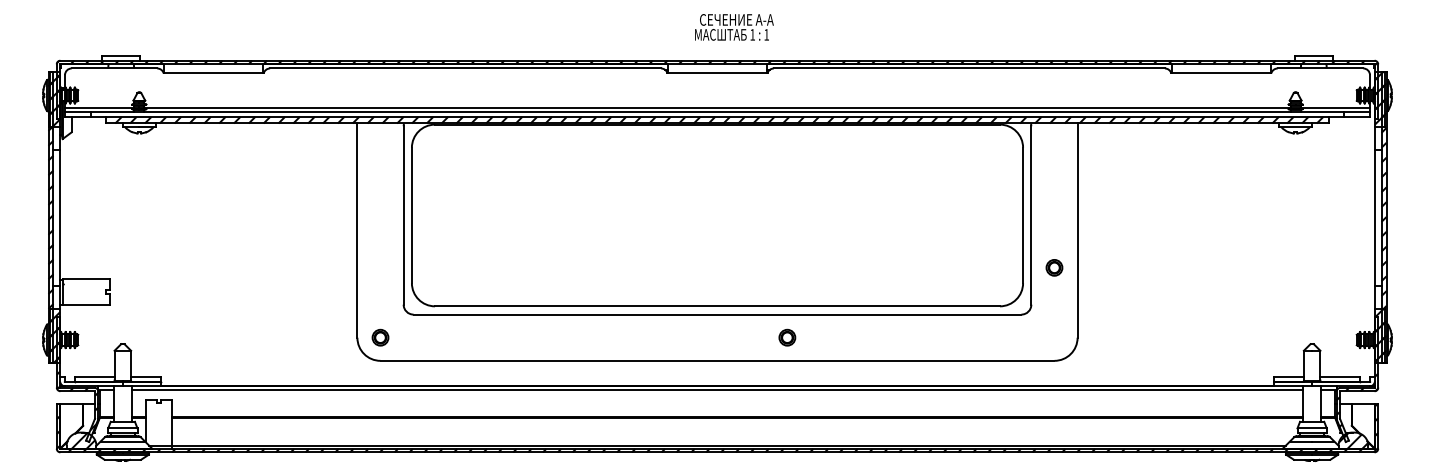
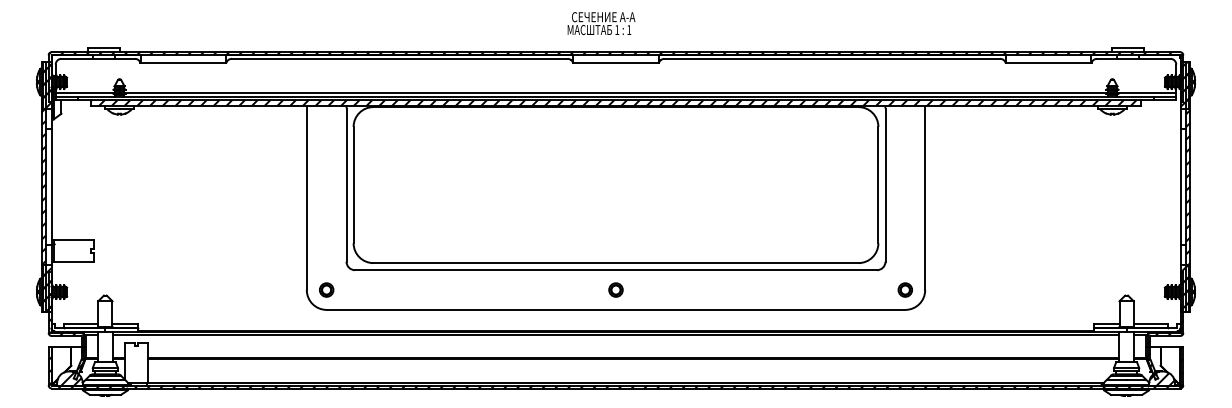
text: (734, 27) -> (601, 23), moved
part: (1053, 267) -> (904, 289), moved
circle: (786, 337) -> (615, 289), moved

